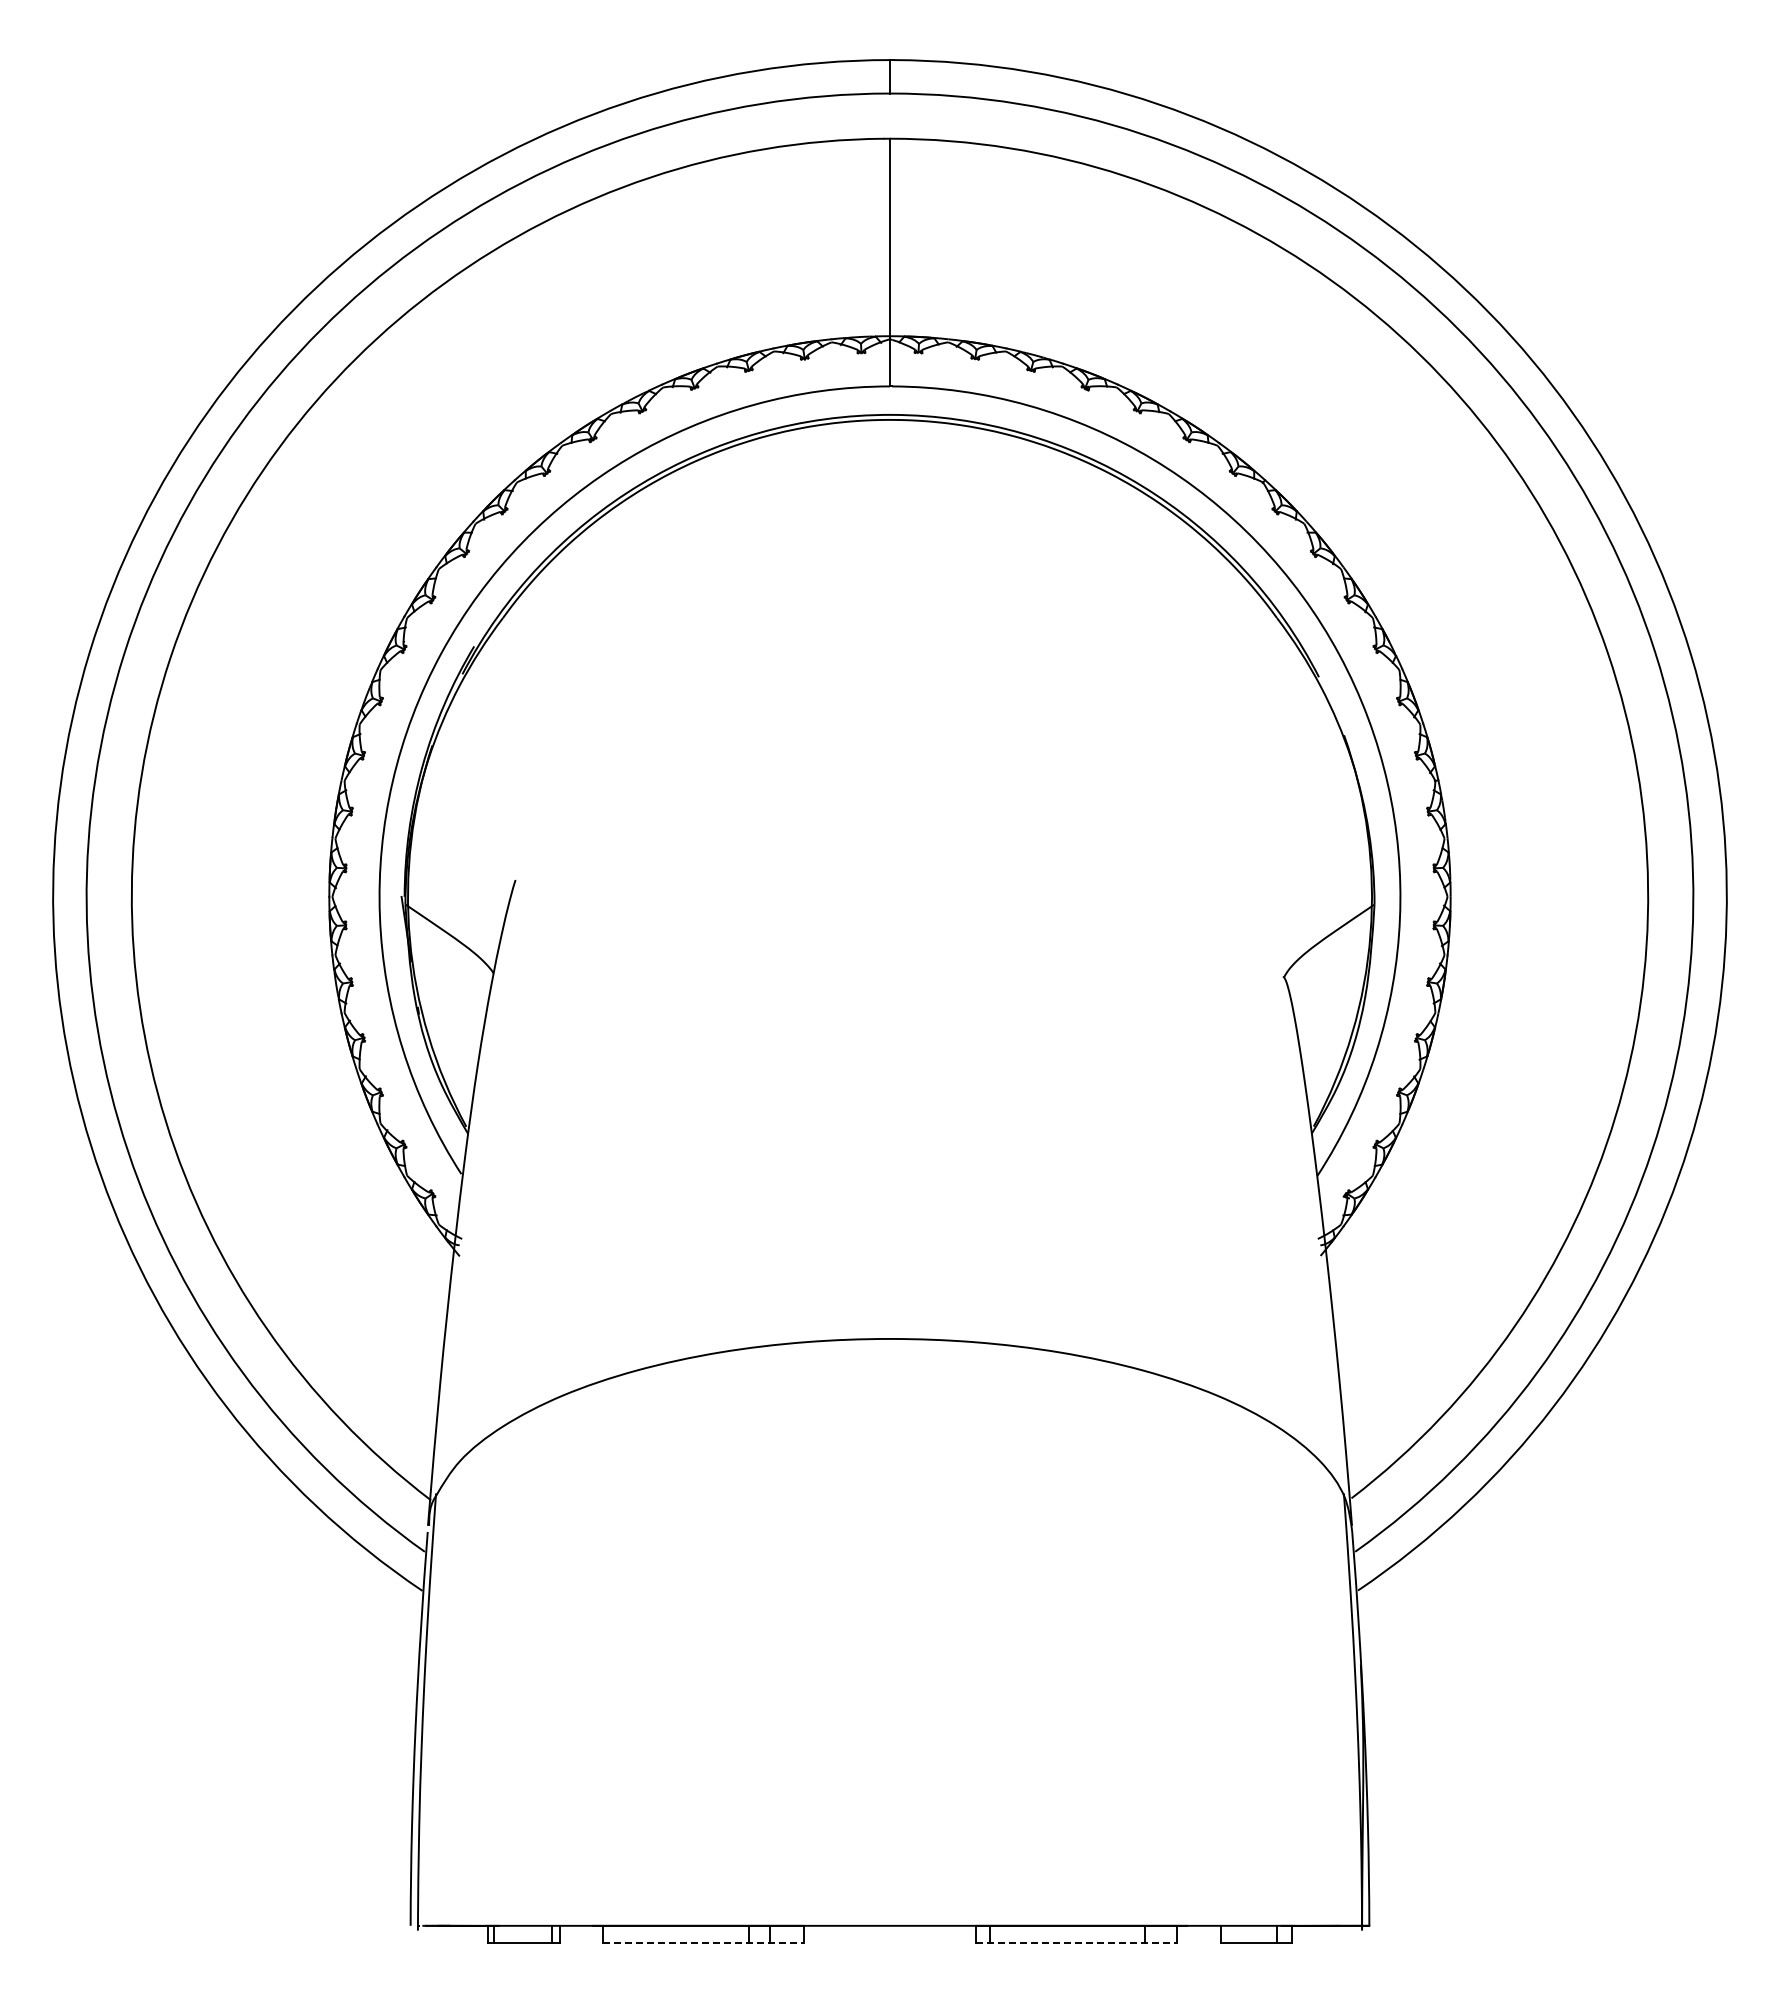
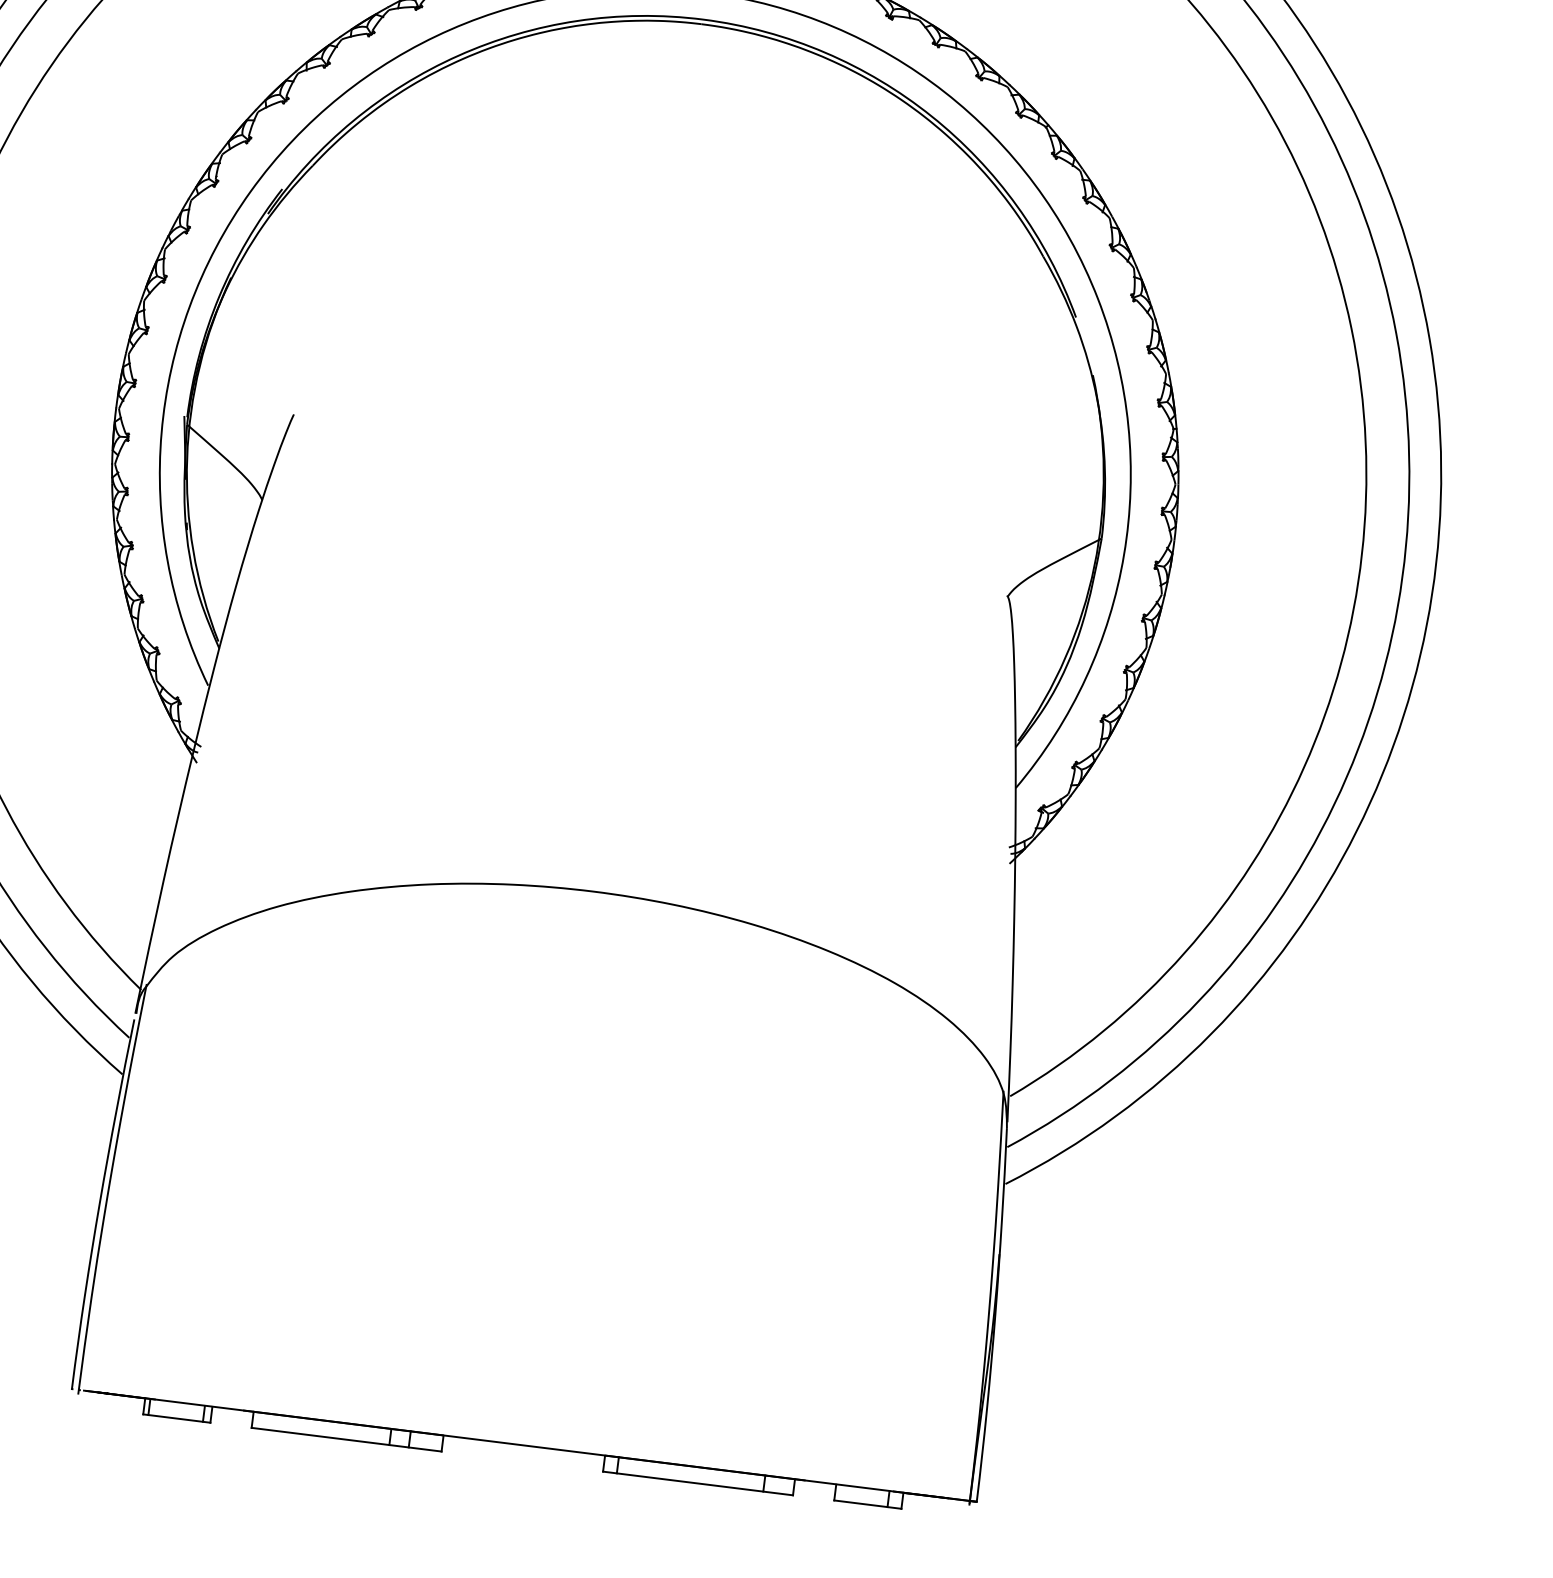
line: (703, 1942) -> (346, 1439), dashed -> solid
line: (1076, 1942) -> (698, 1483), dashed -> solid

